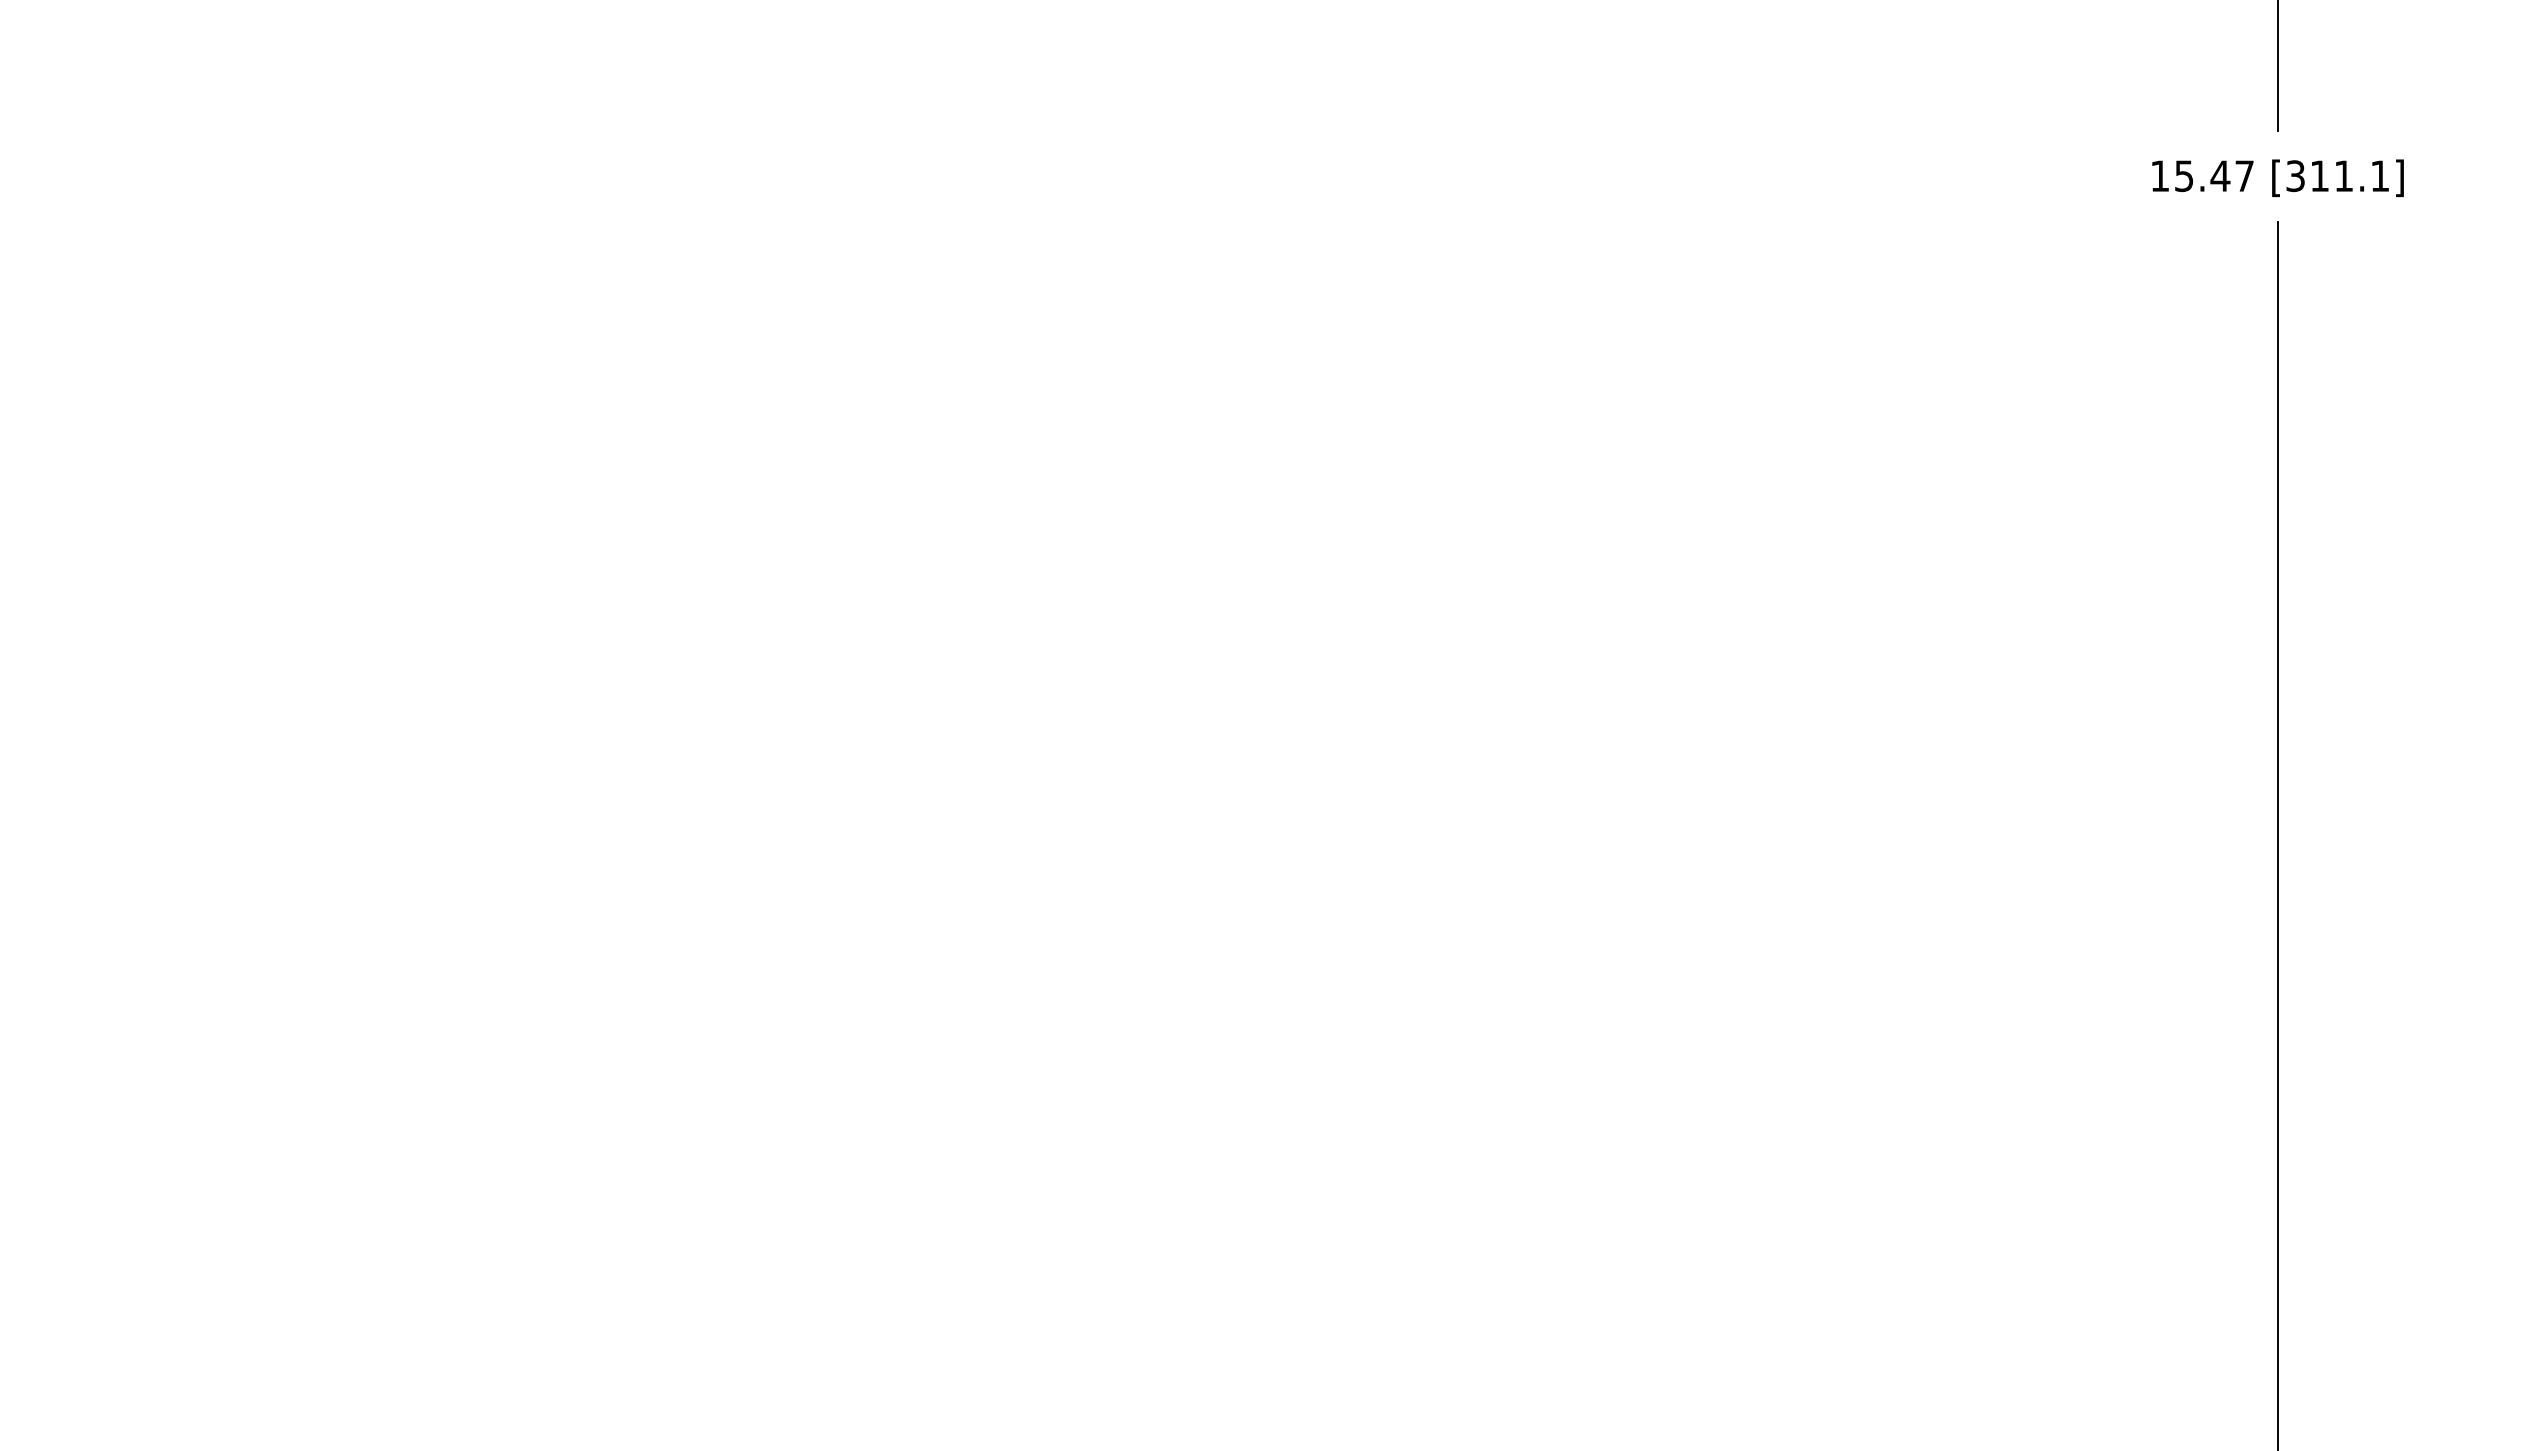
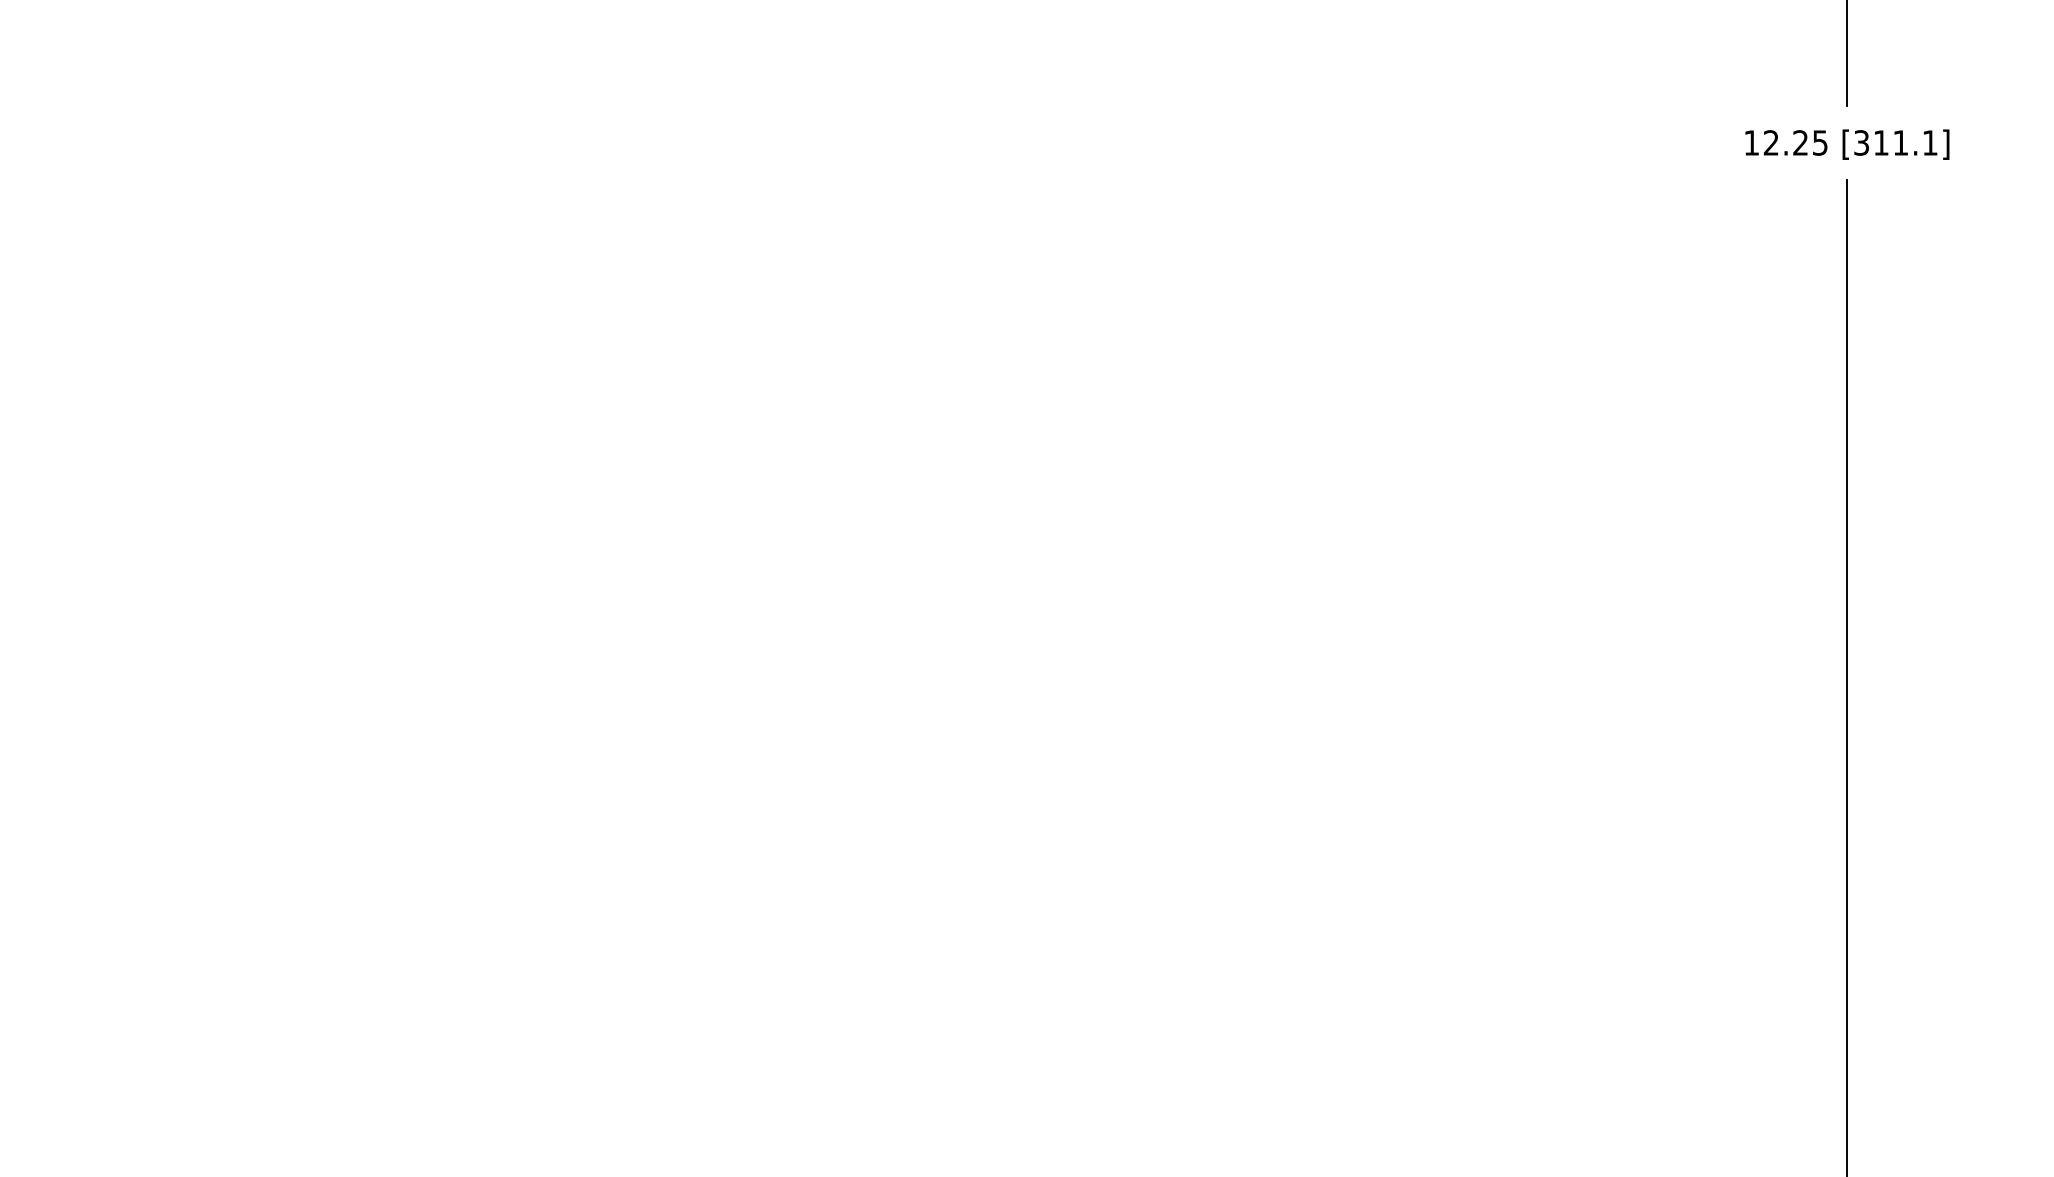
text: (2214, 175) -> (1795, 142), 15.47 -> 12.25

